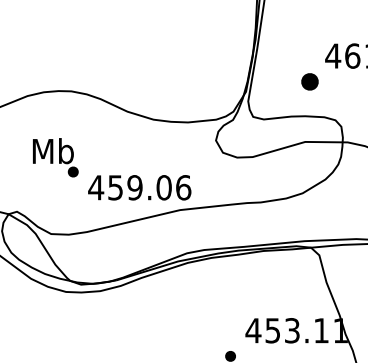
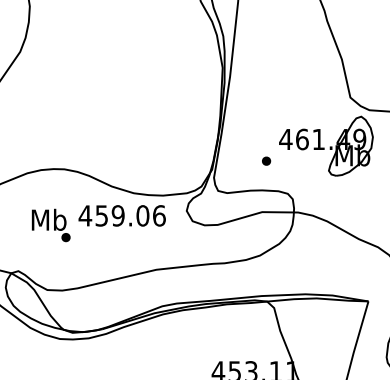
part: (310, 80) -> (266, 160), size x0.62
text: (138, 187) -> (121, 215), moved

